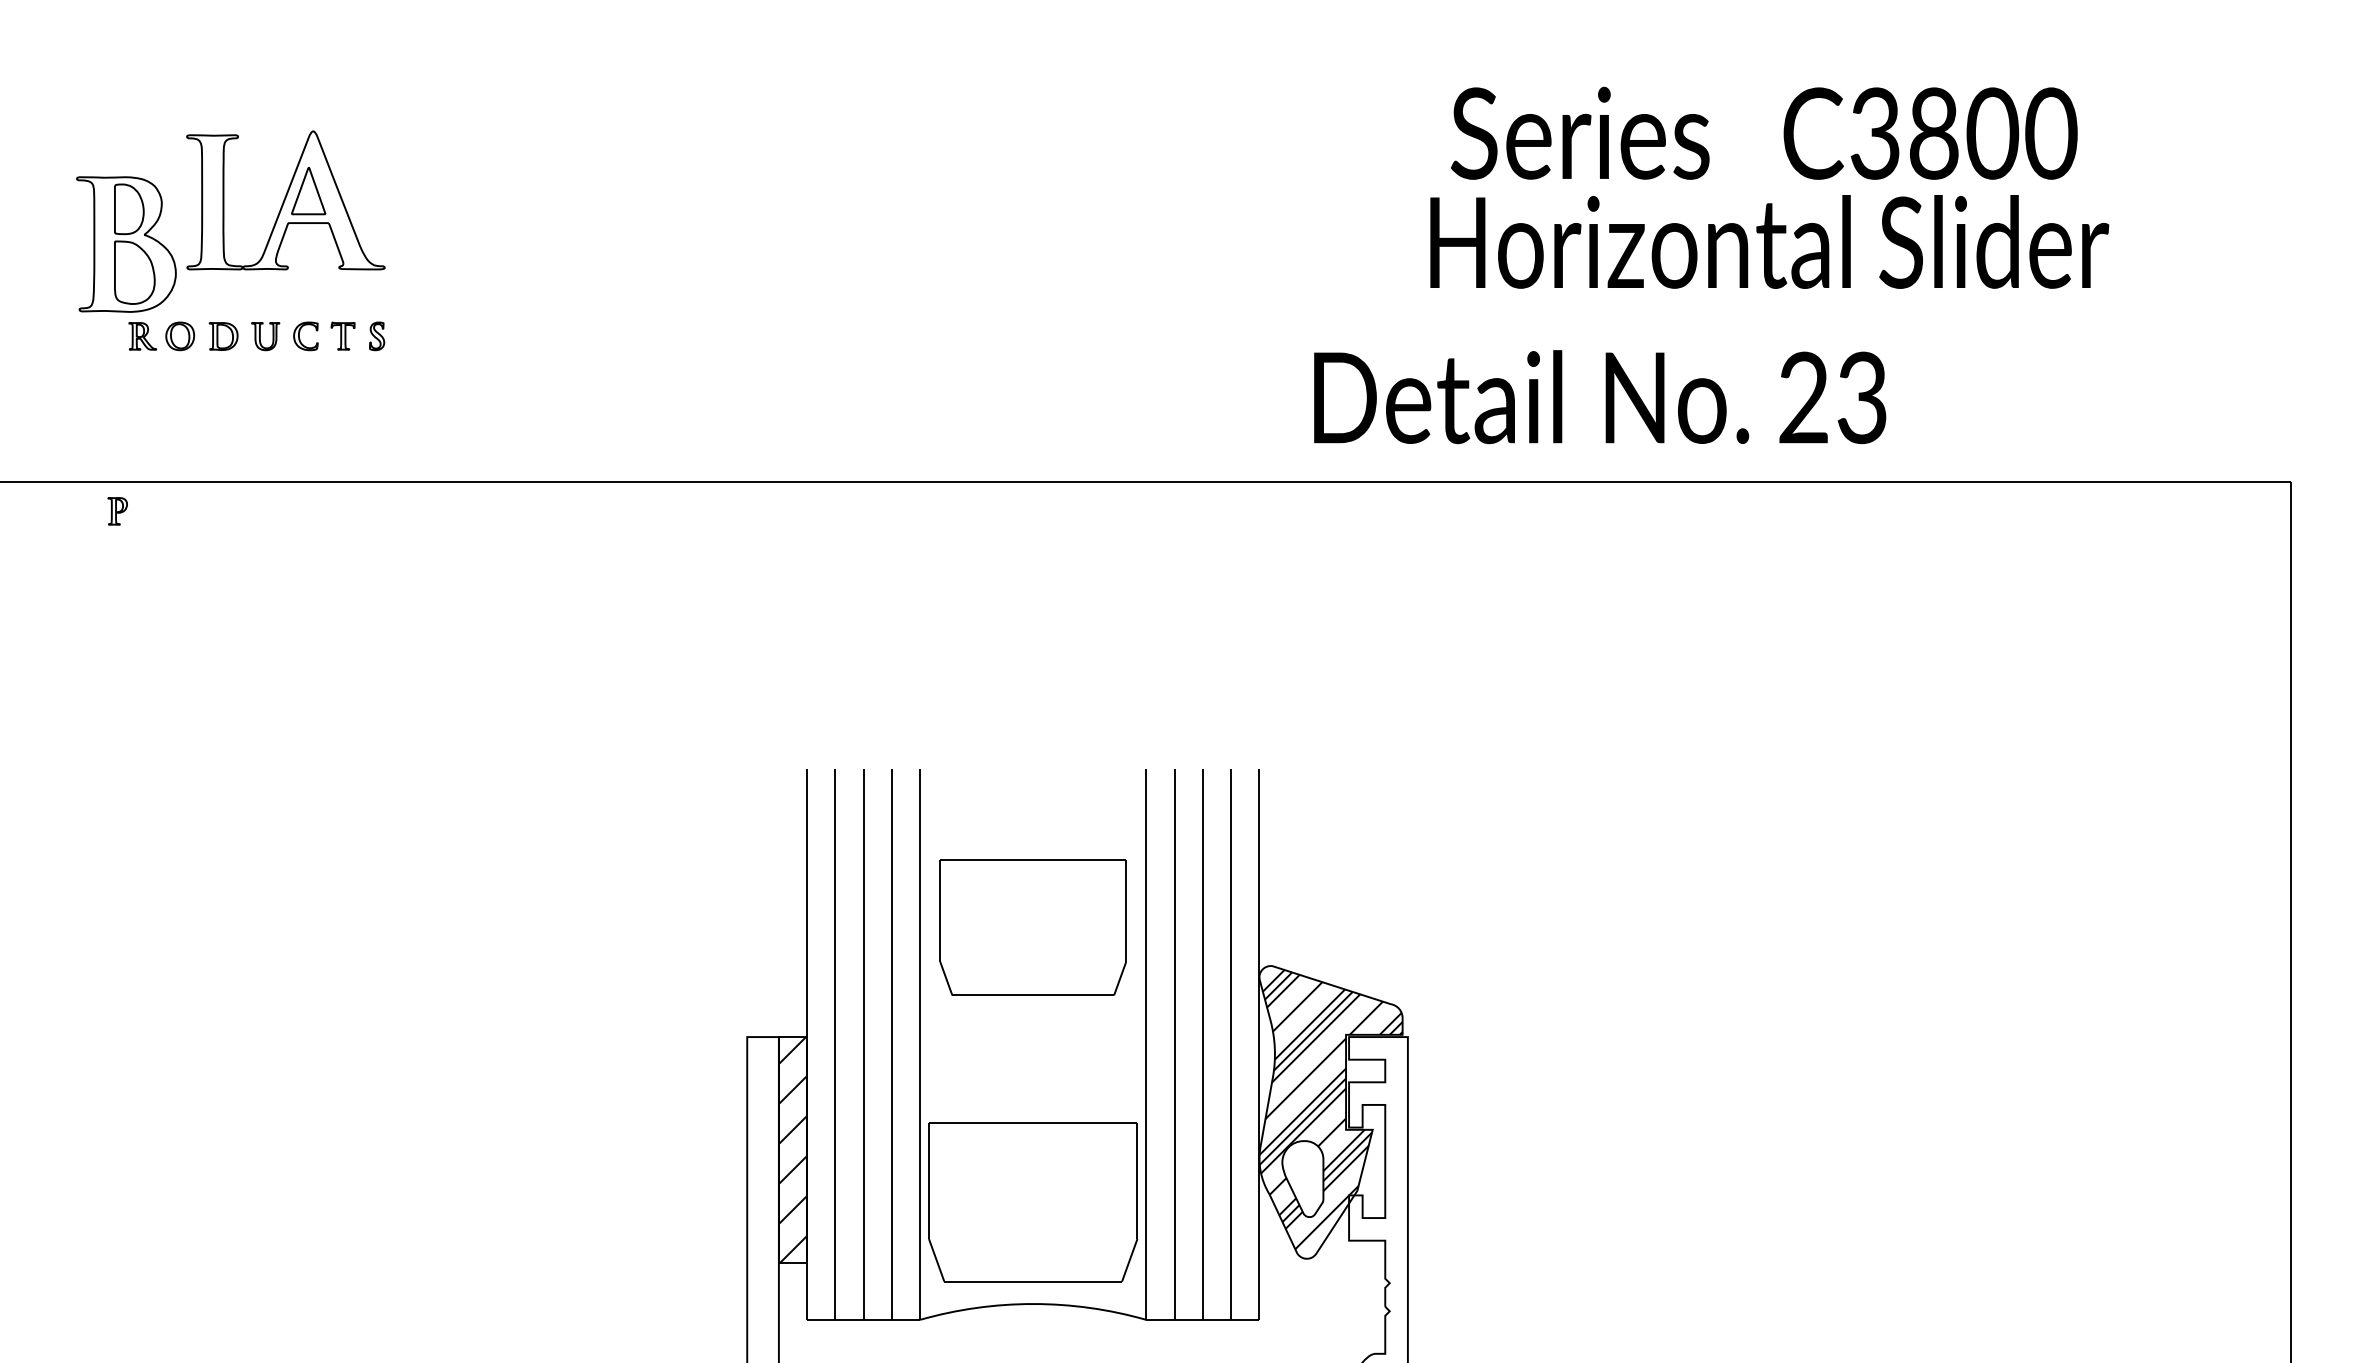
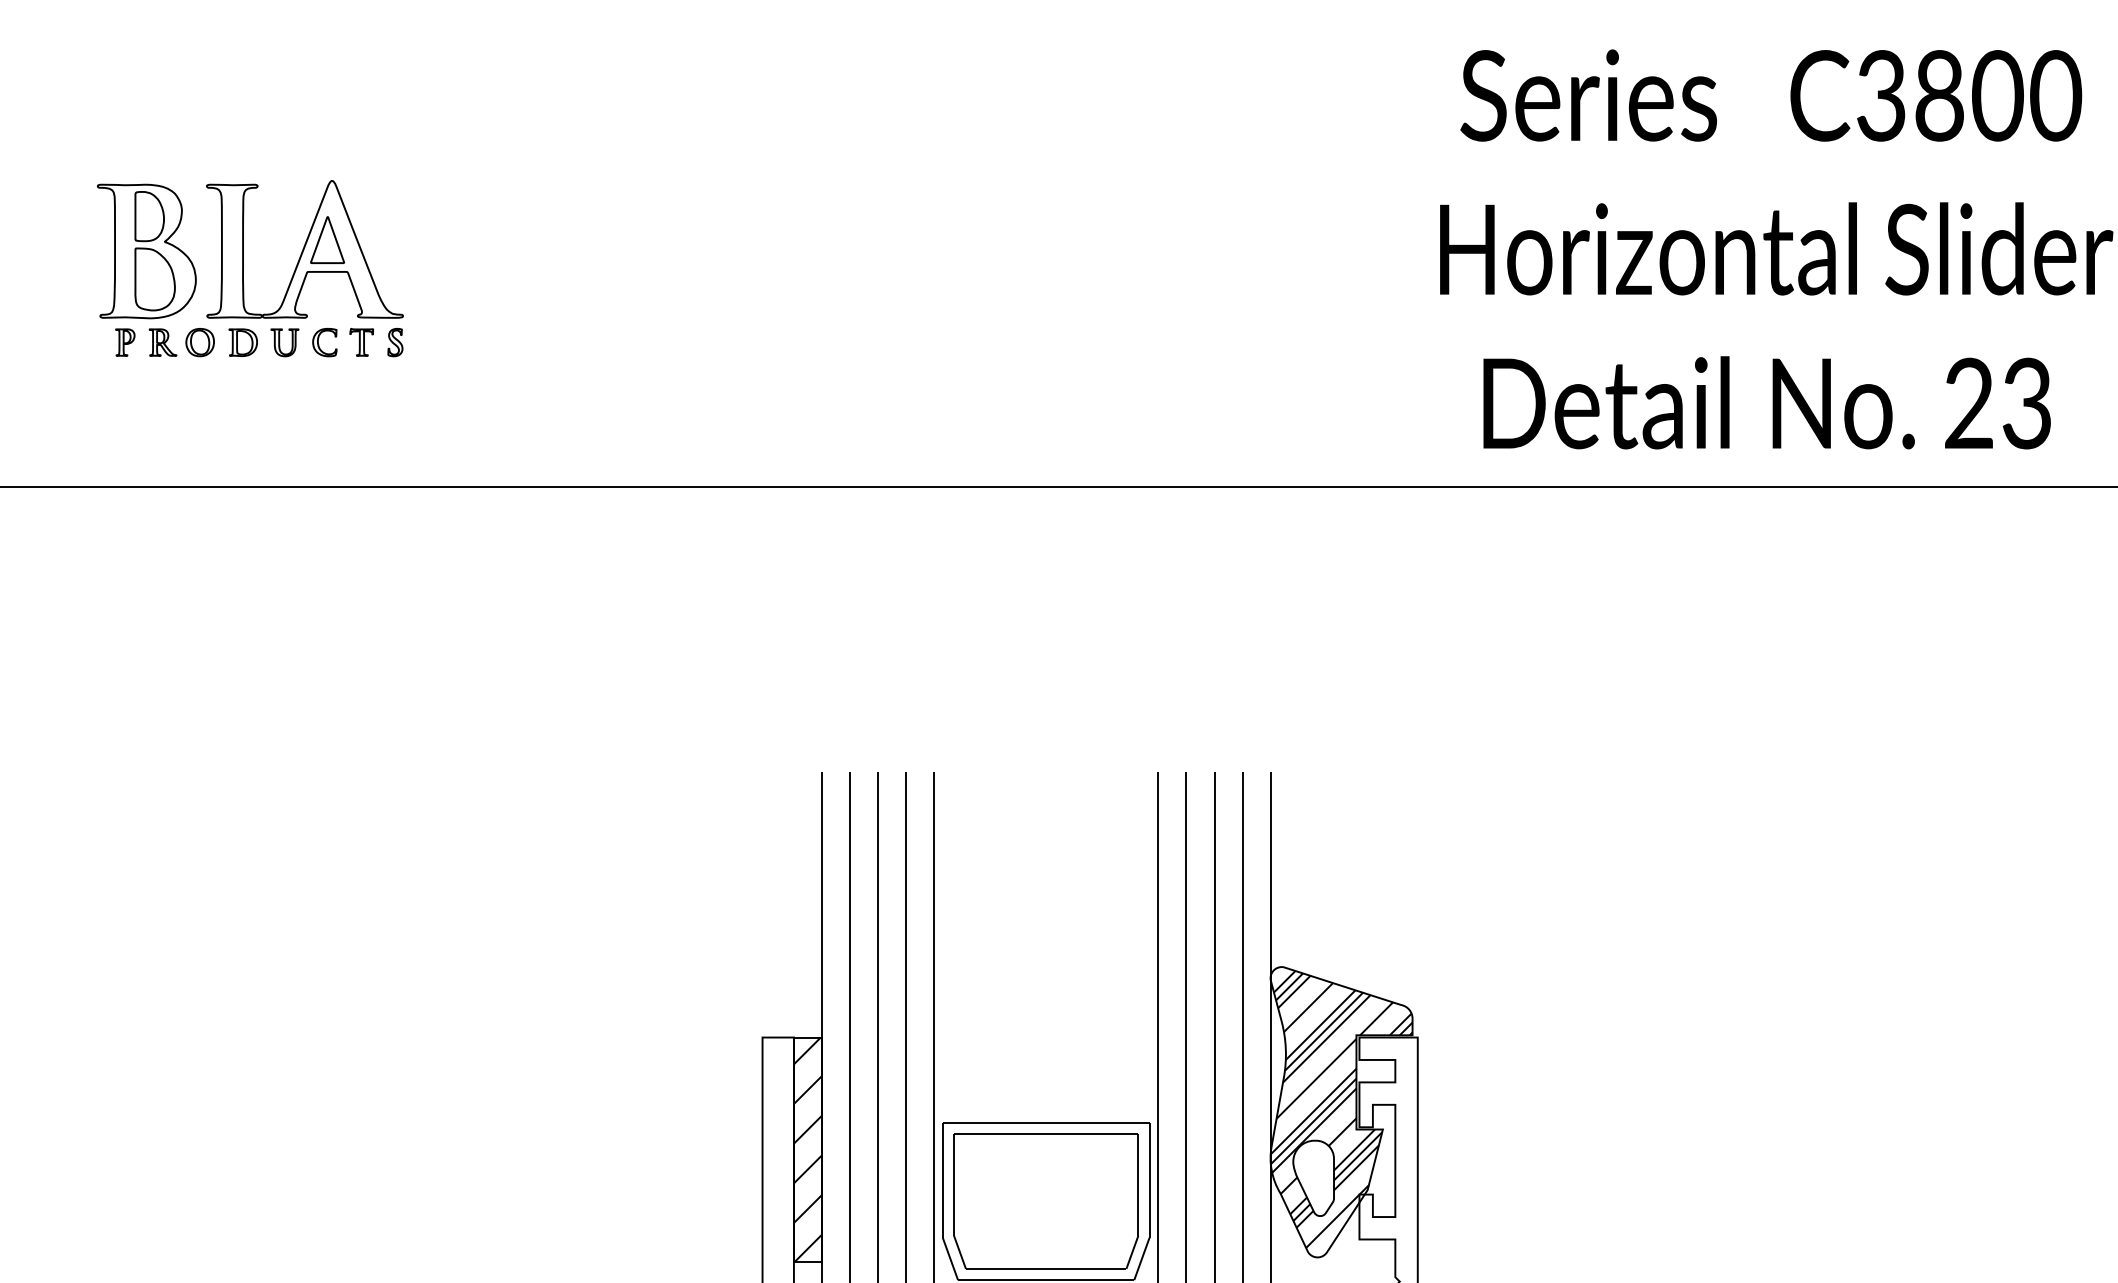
text: (1764, 132) -> (1771, 94), moved
part: (285, 200) -> (304, 249), moved
text: (1600, 397) -> (1767, 403), moved
part: (117, 511) -> (125, 342), moved
part: (1032, 927) -> (1045, 1201), moved

